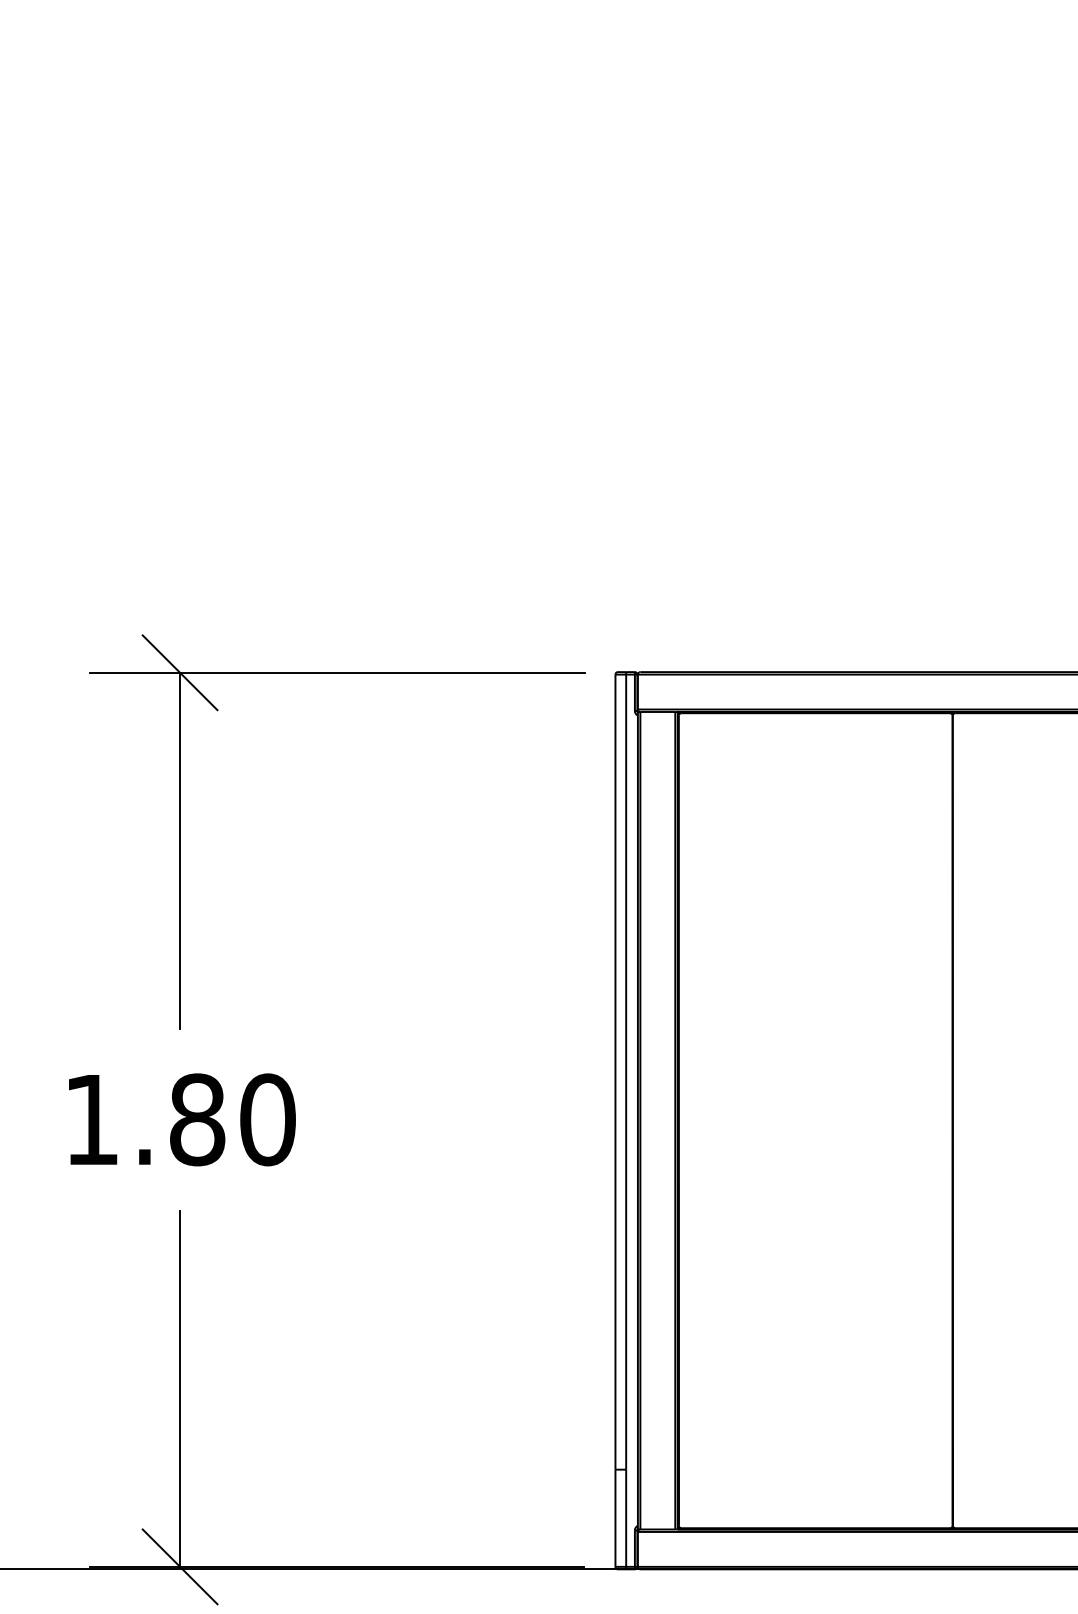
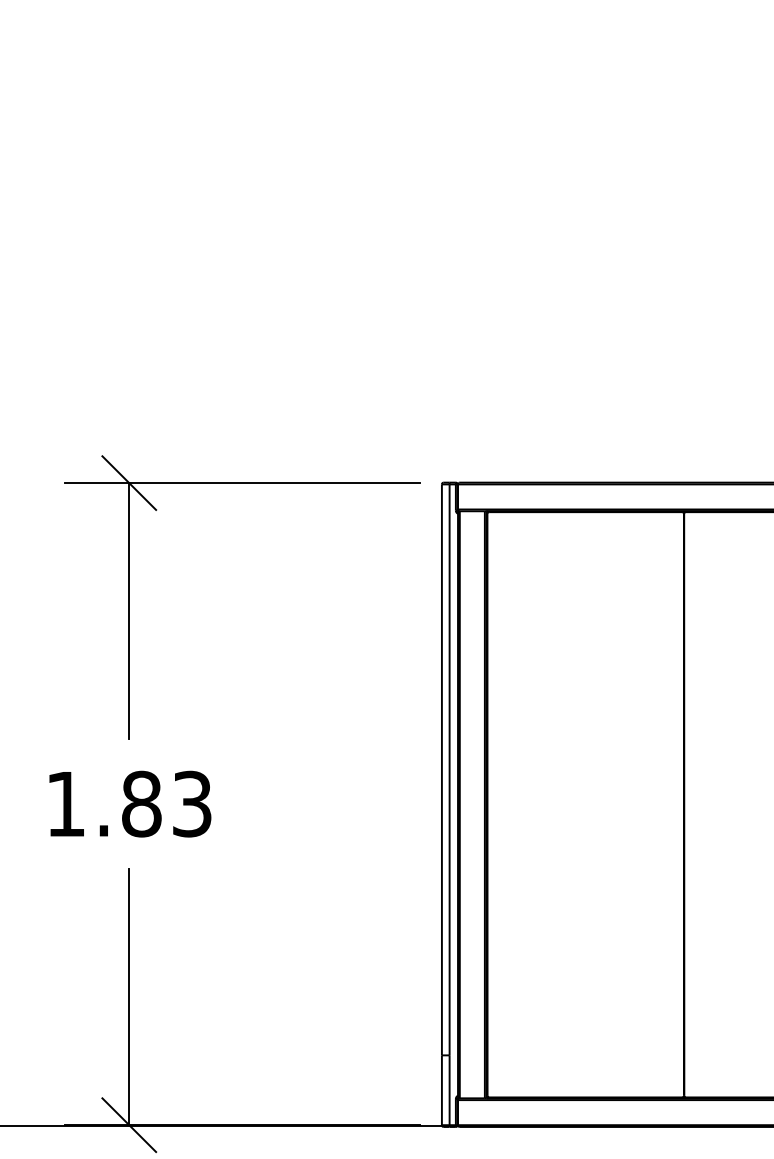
text: (268, 1118) -> (192, 803), 1.80 -> 1.83

